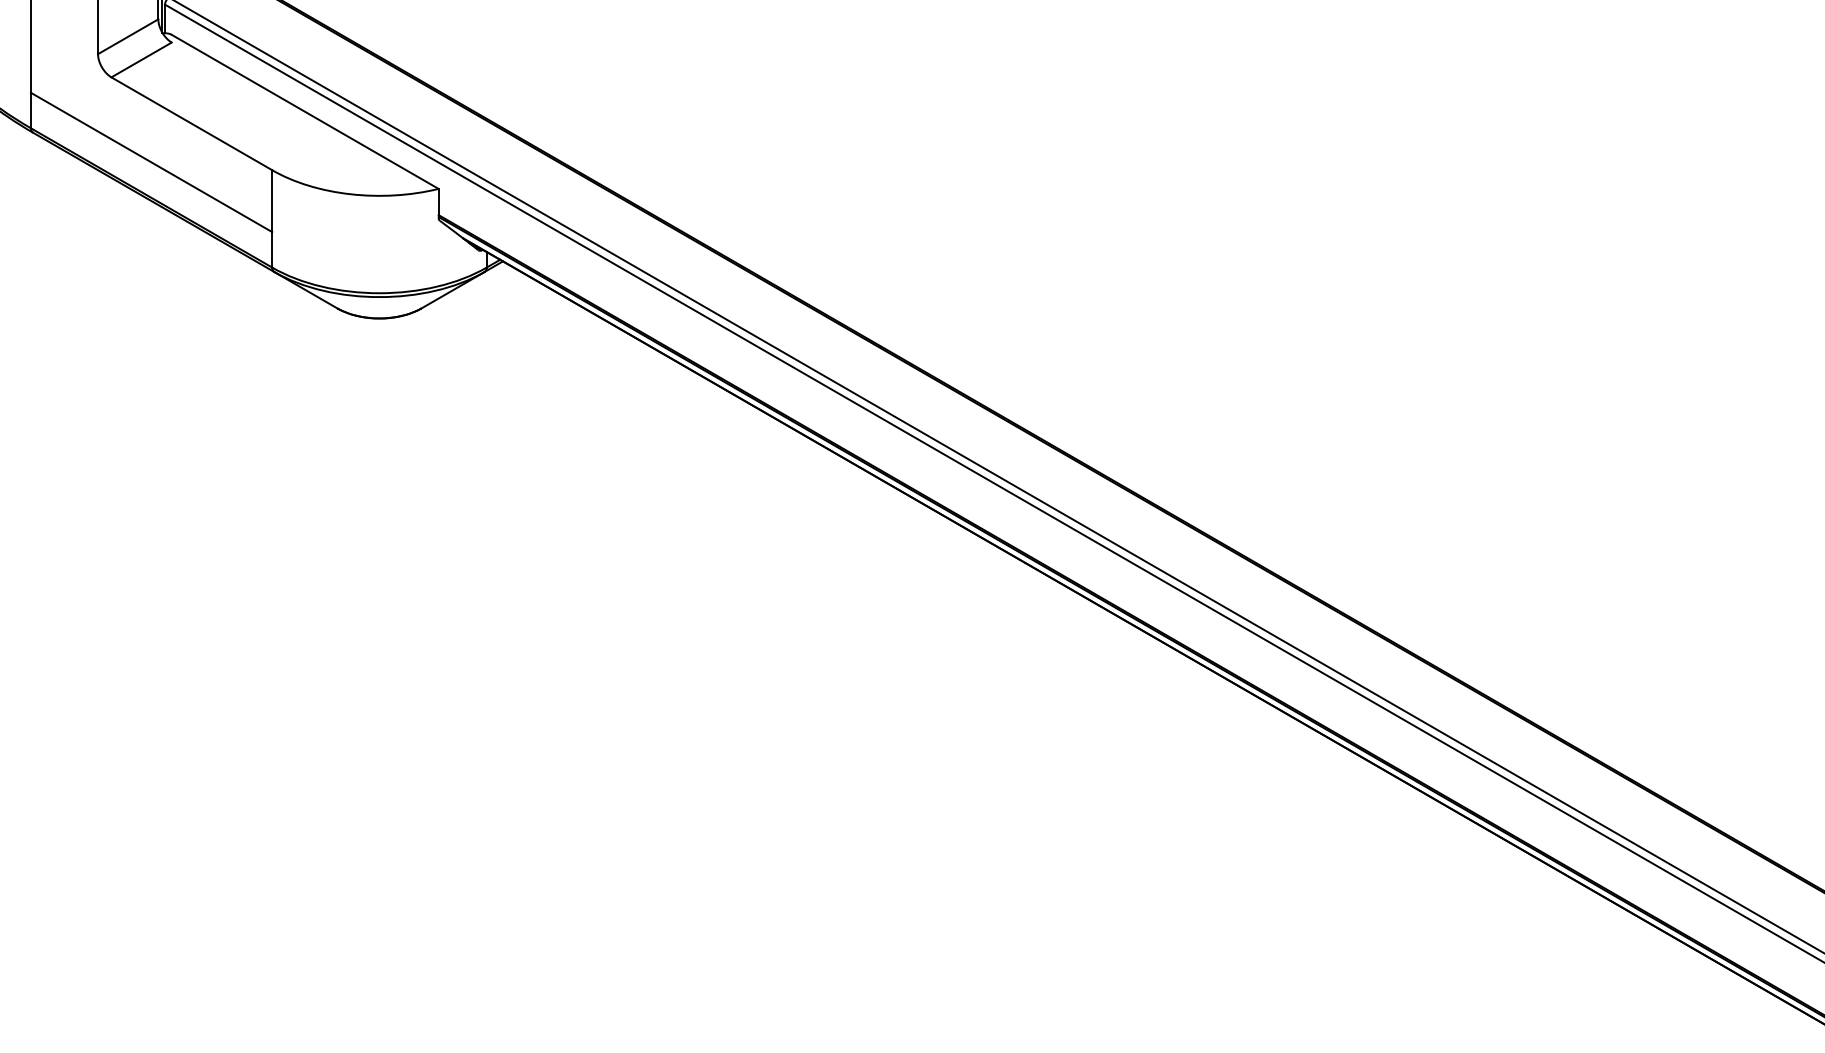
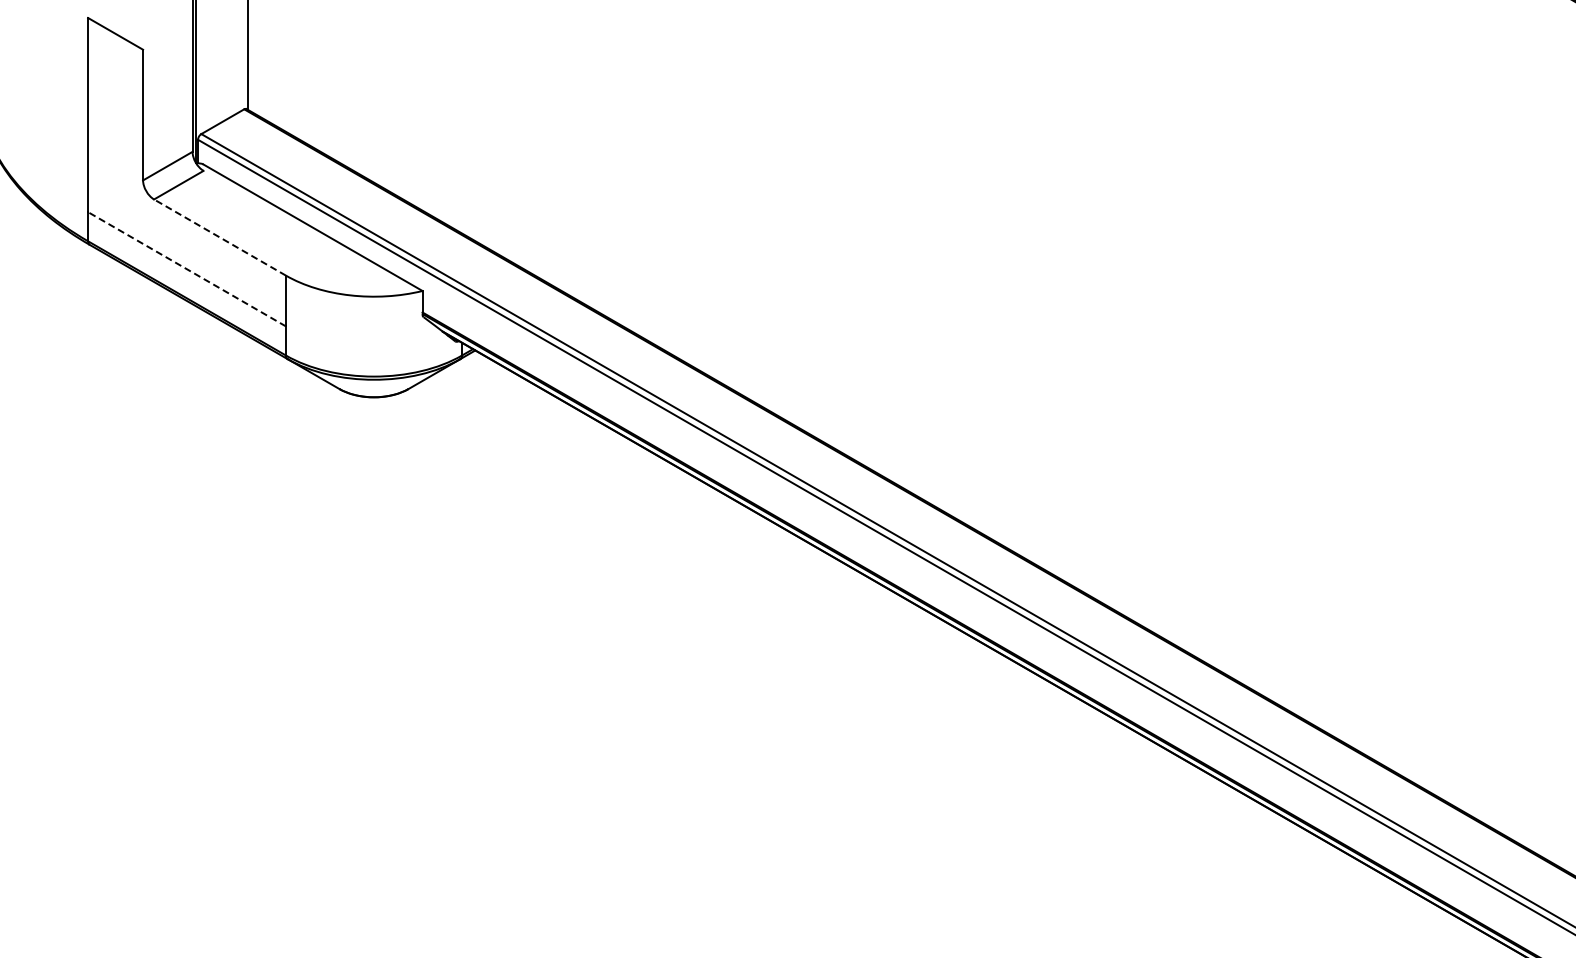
line: (191, 123) -> (219, 237), solid -> dashed
line: (150, 162) -> (186, 269), solid -> dashed

